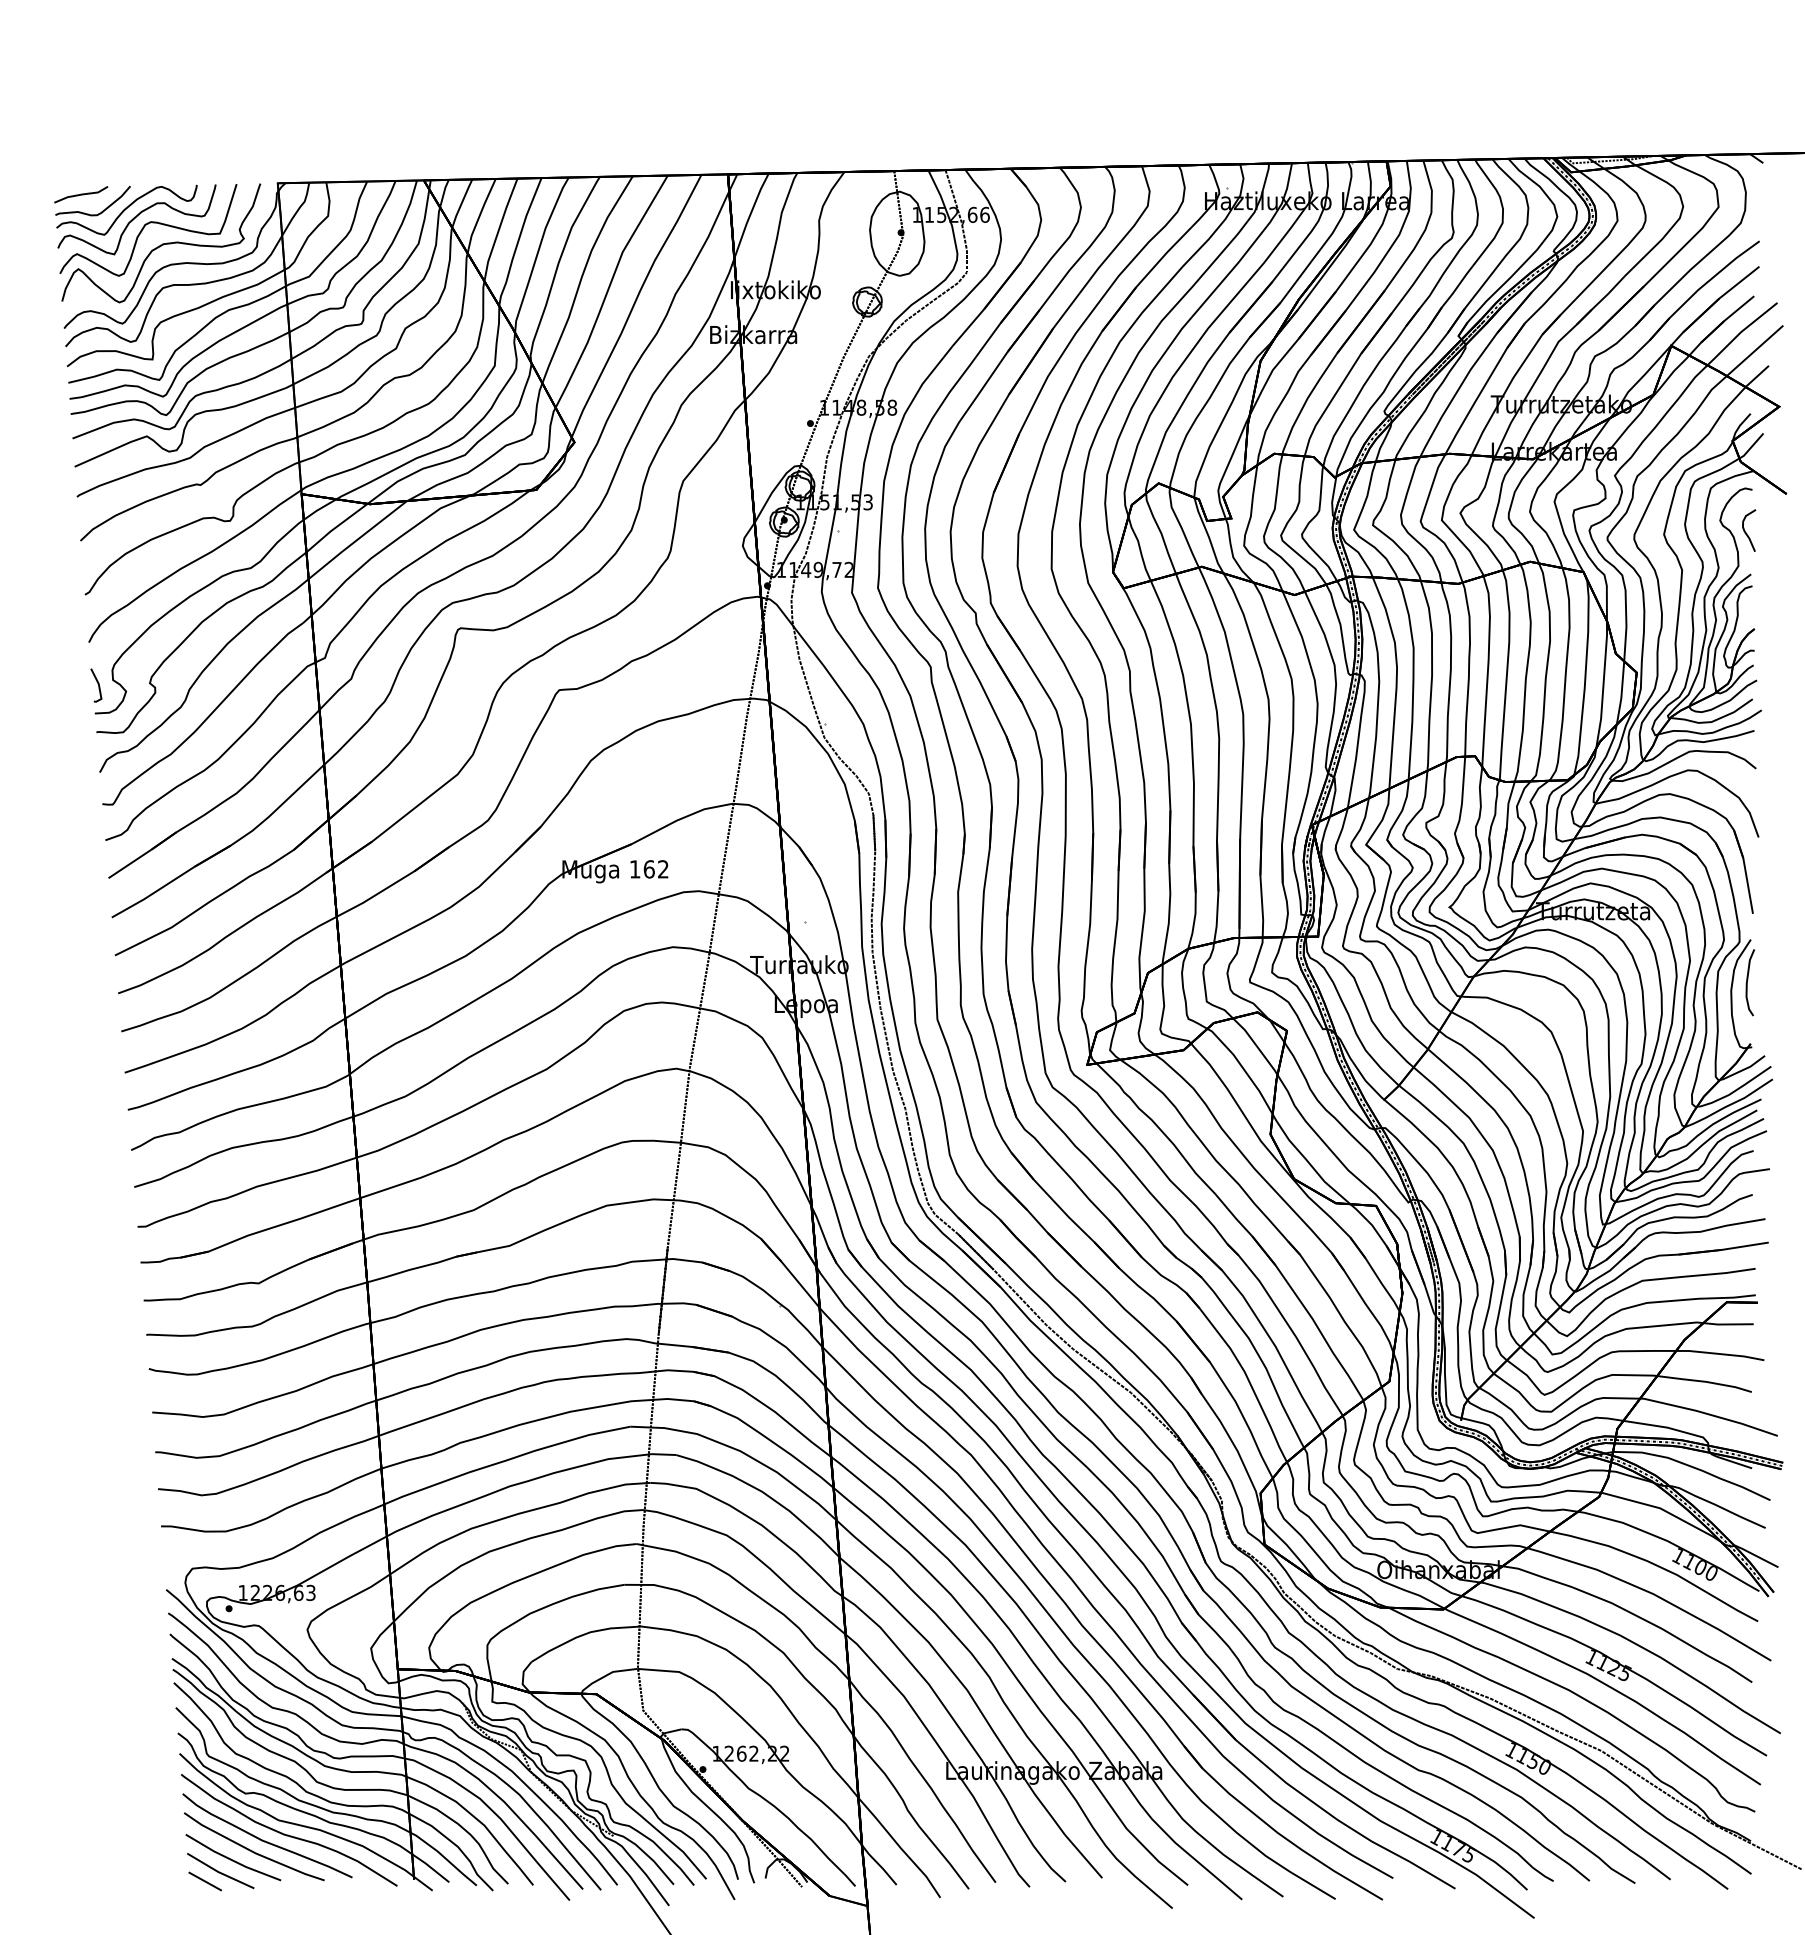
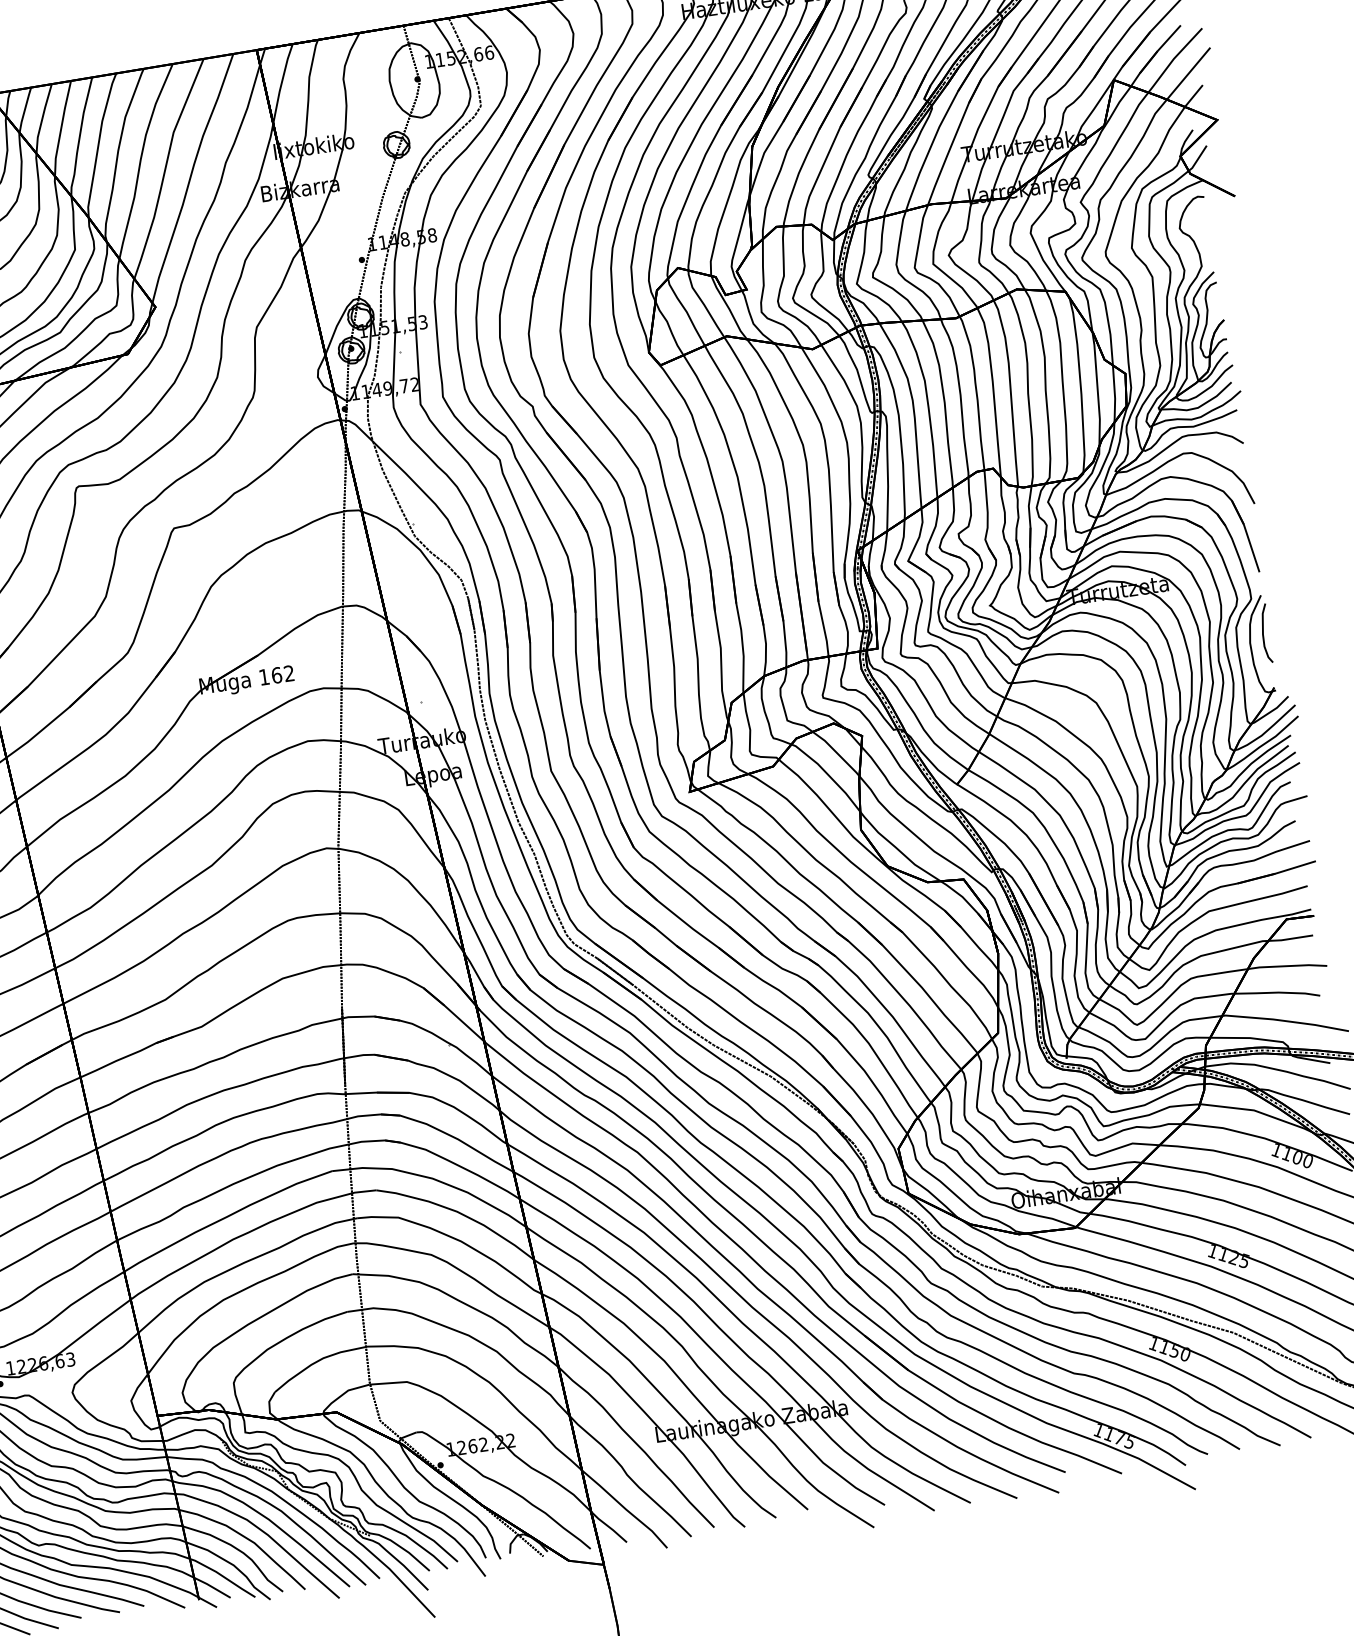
curve: (1746, 532) -> (1204, 235), removed

